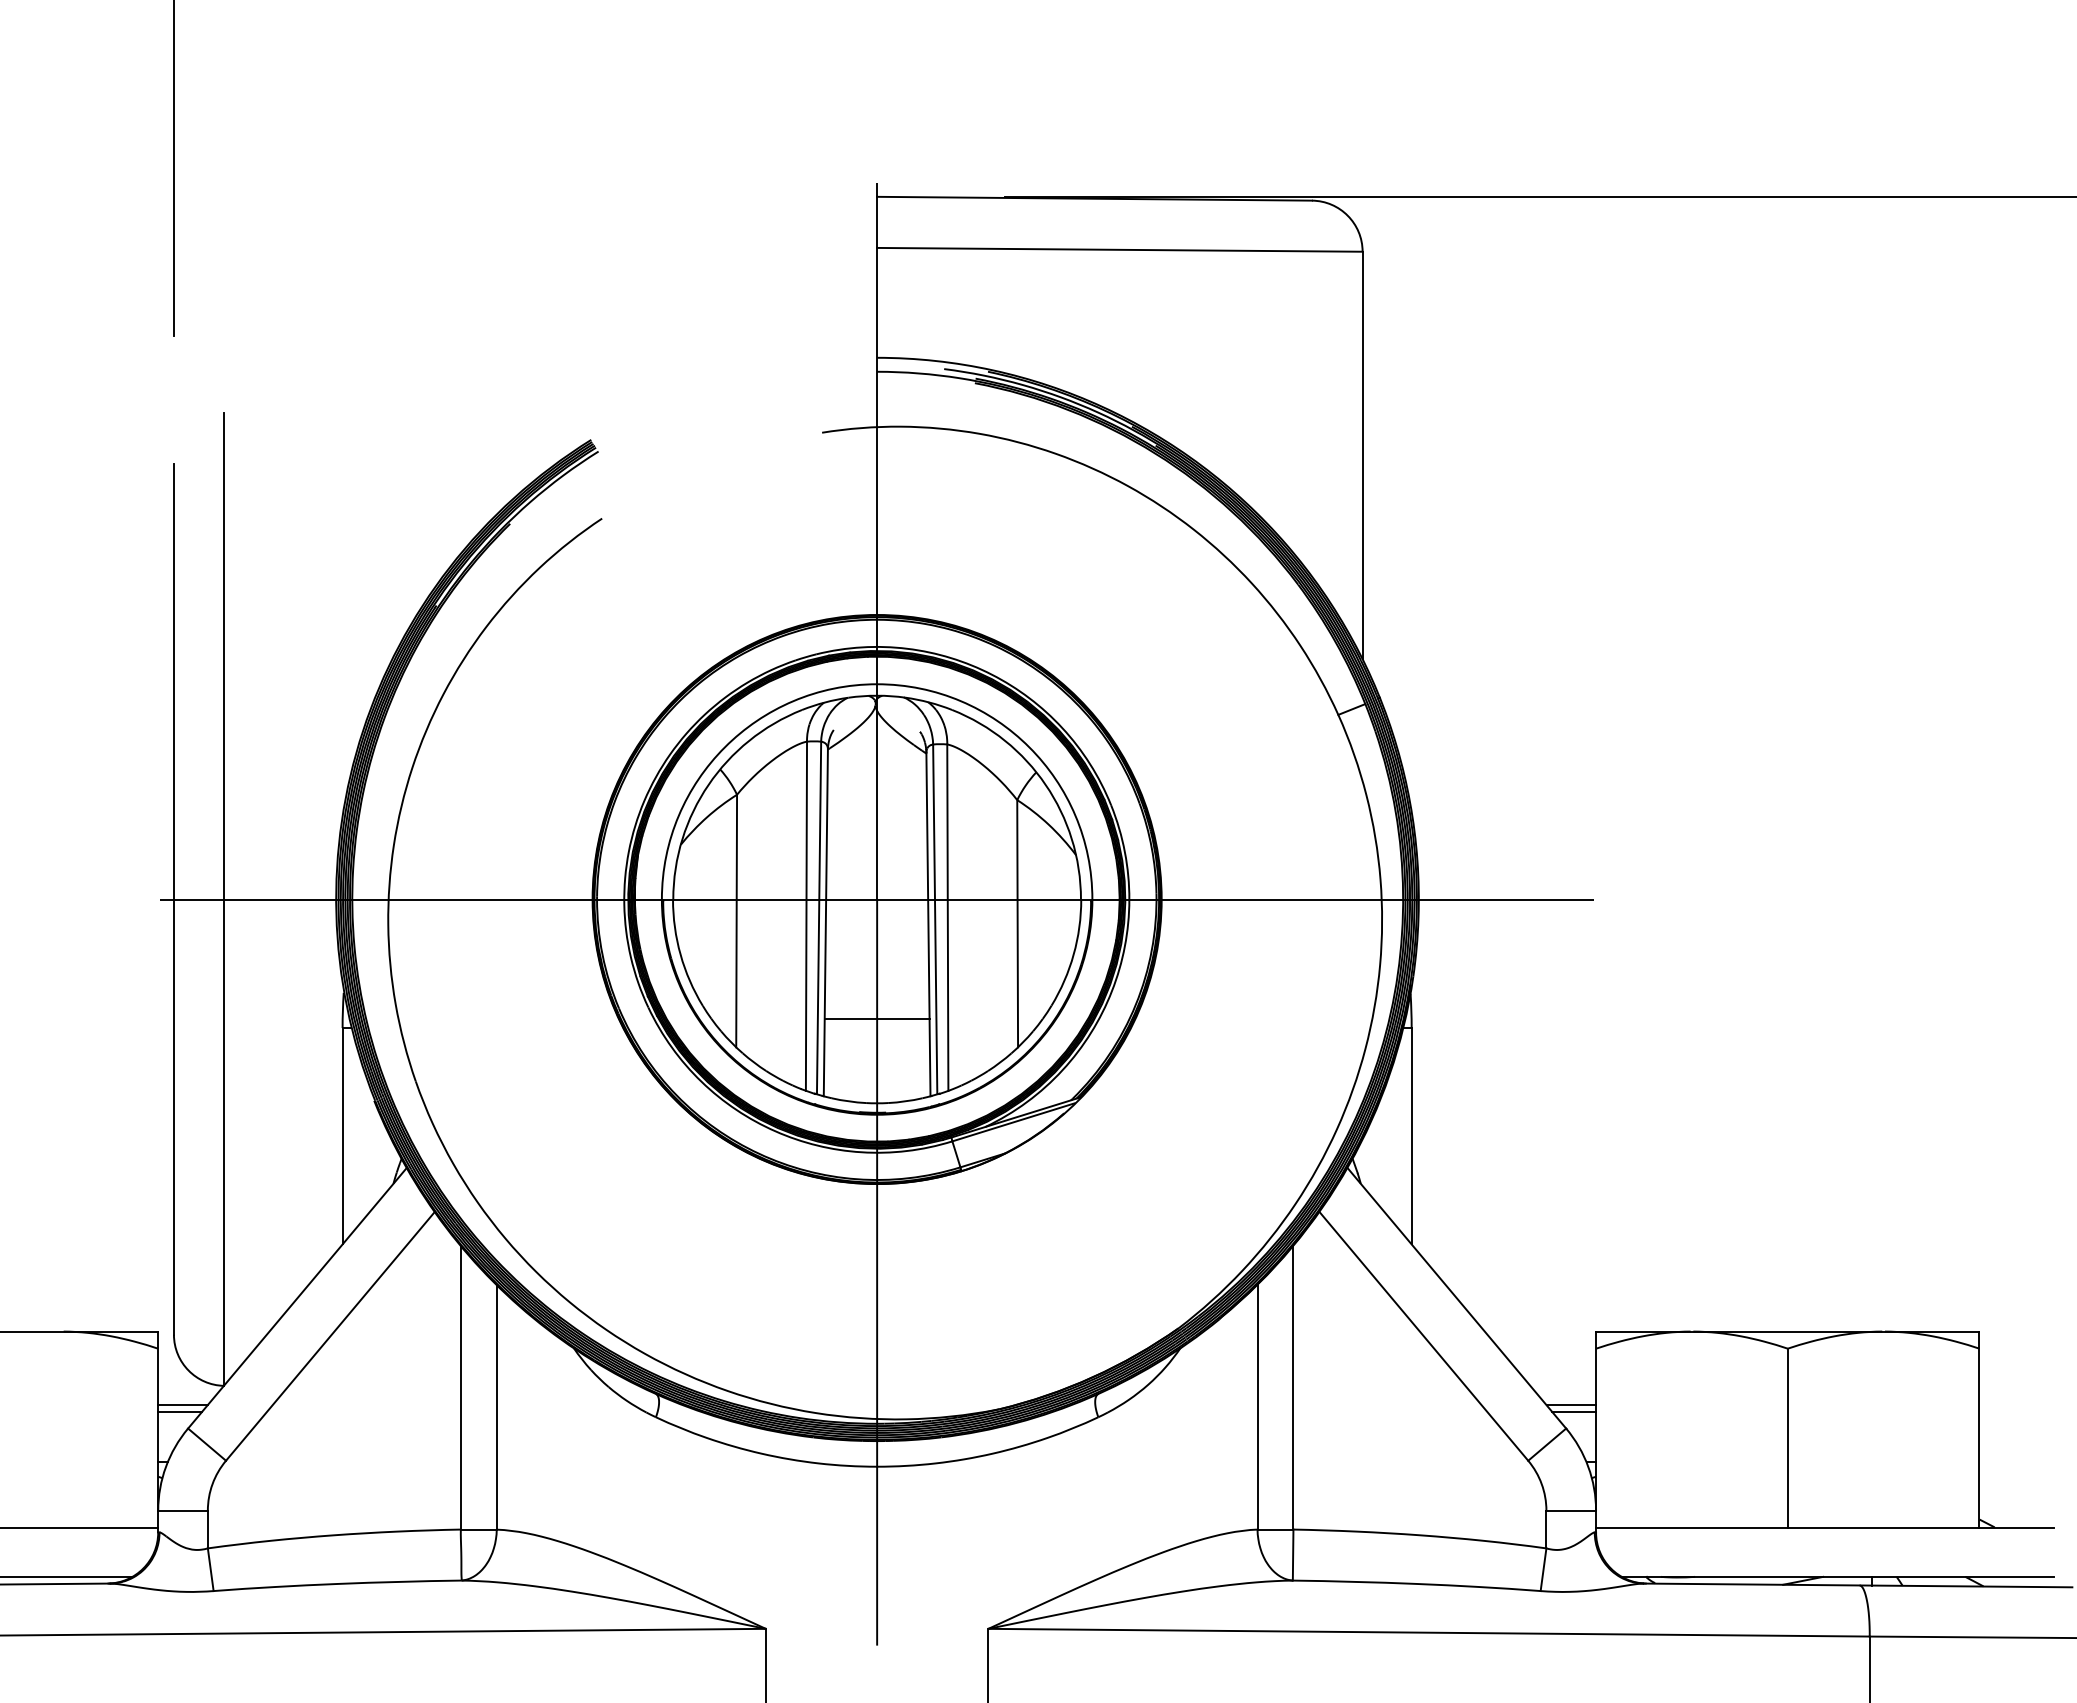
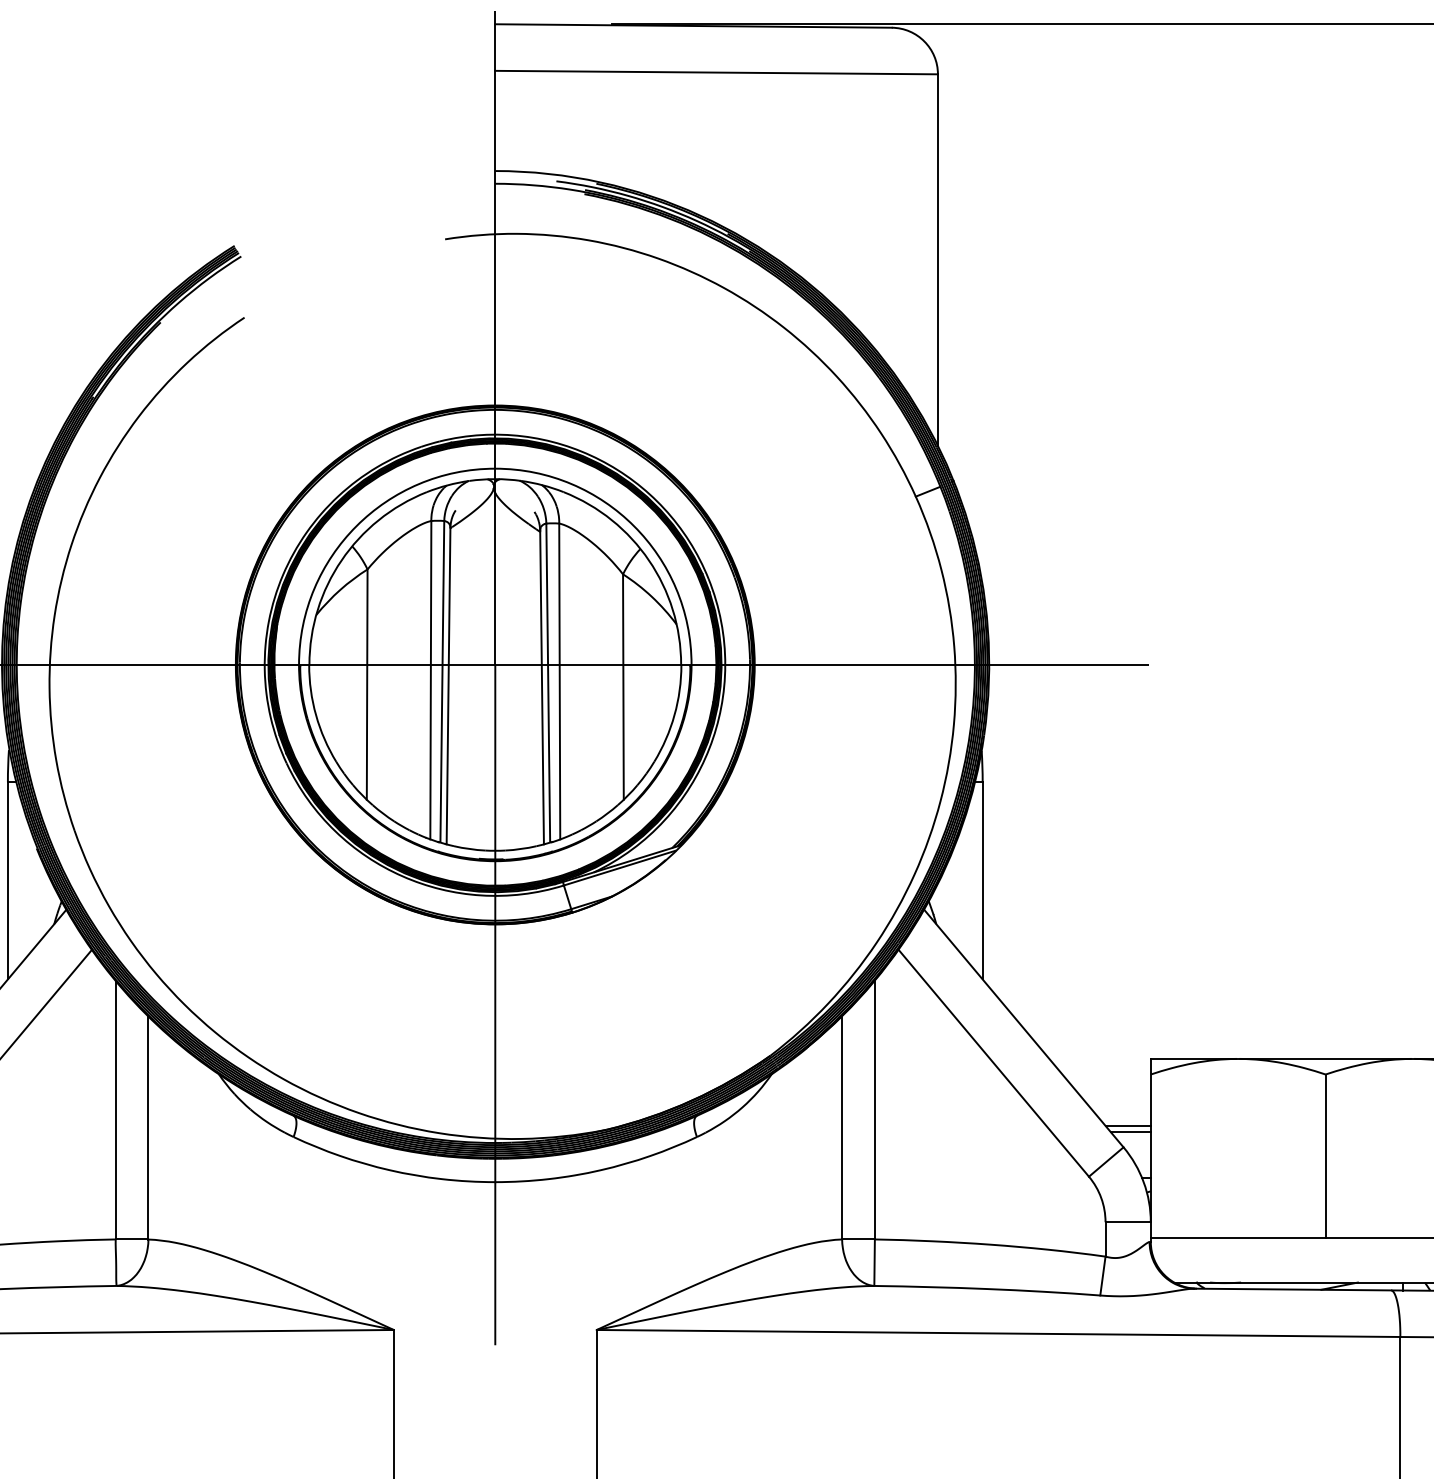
line: (876, 1018) -> (494, 773), removed

